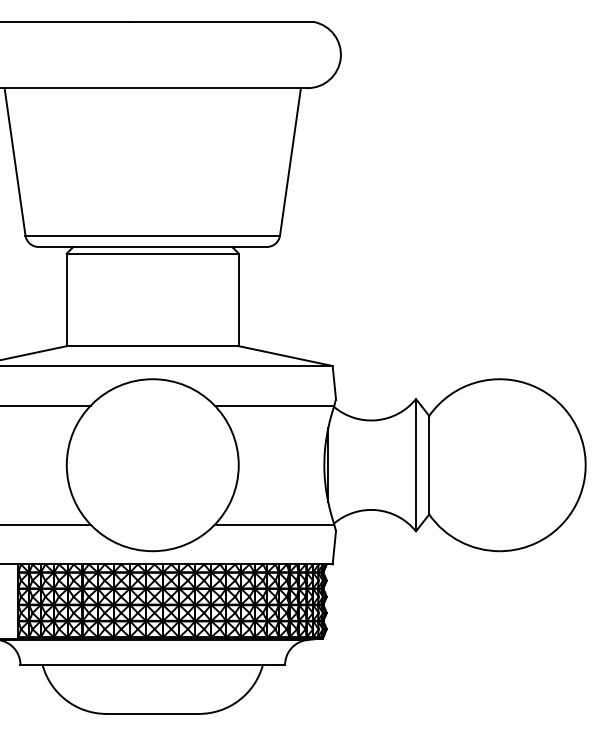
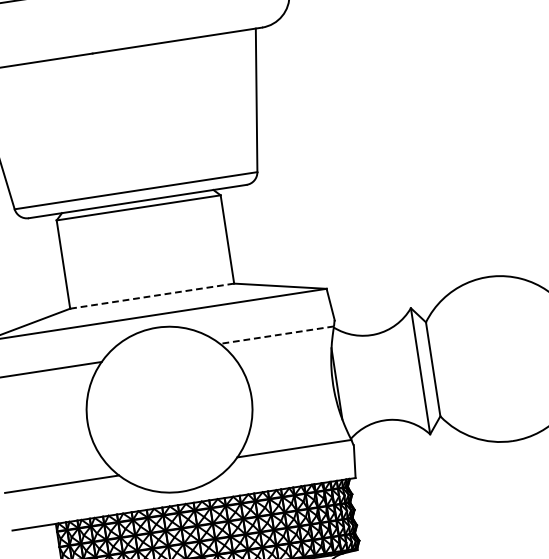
line: (152, 346) -> (151, 296), solid -> dashed
line: (274, 405) -> (276, 334), solid -> dashed

